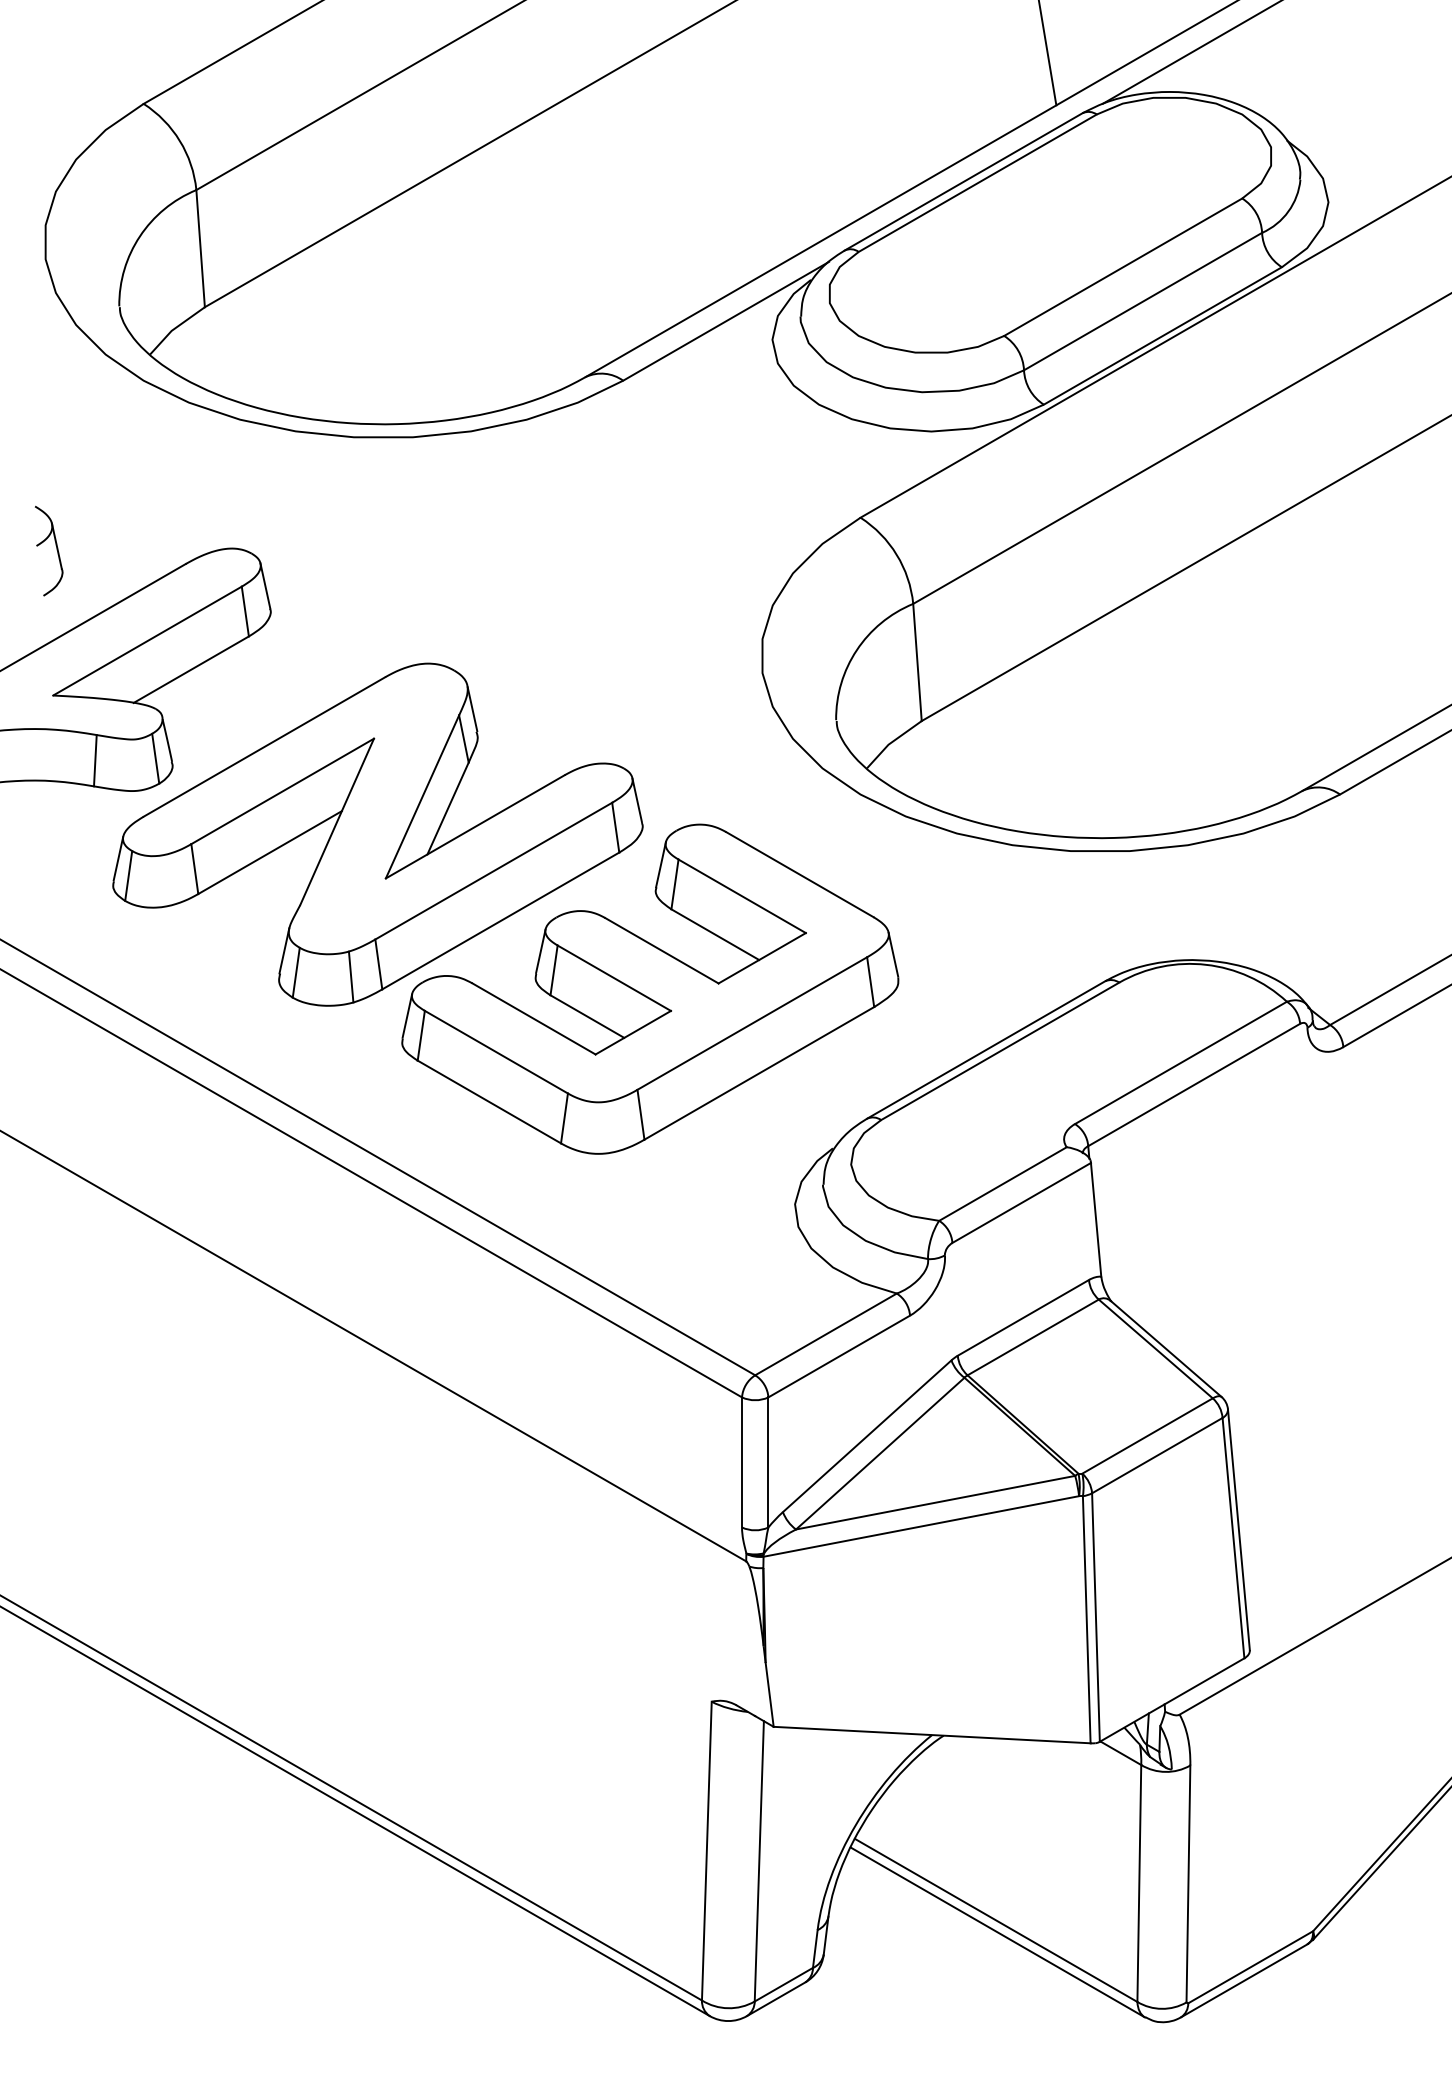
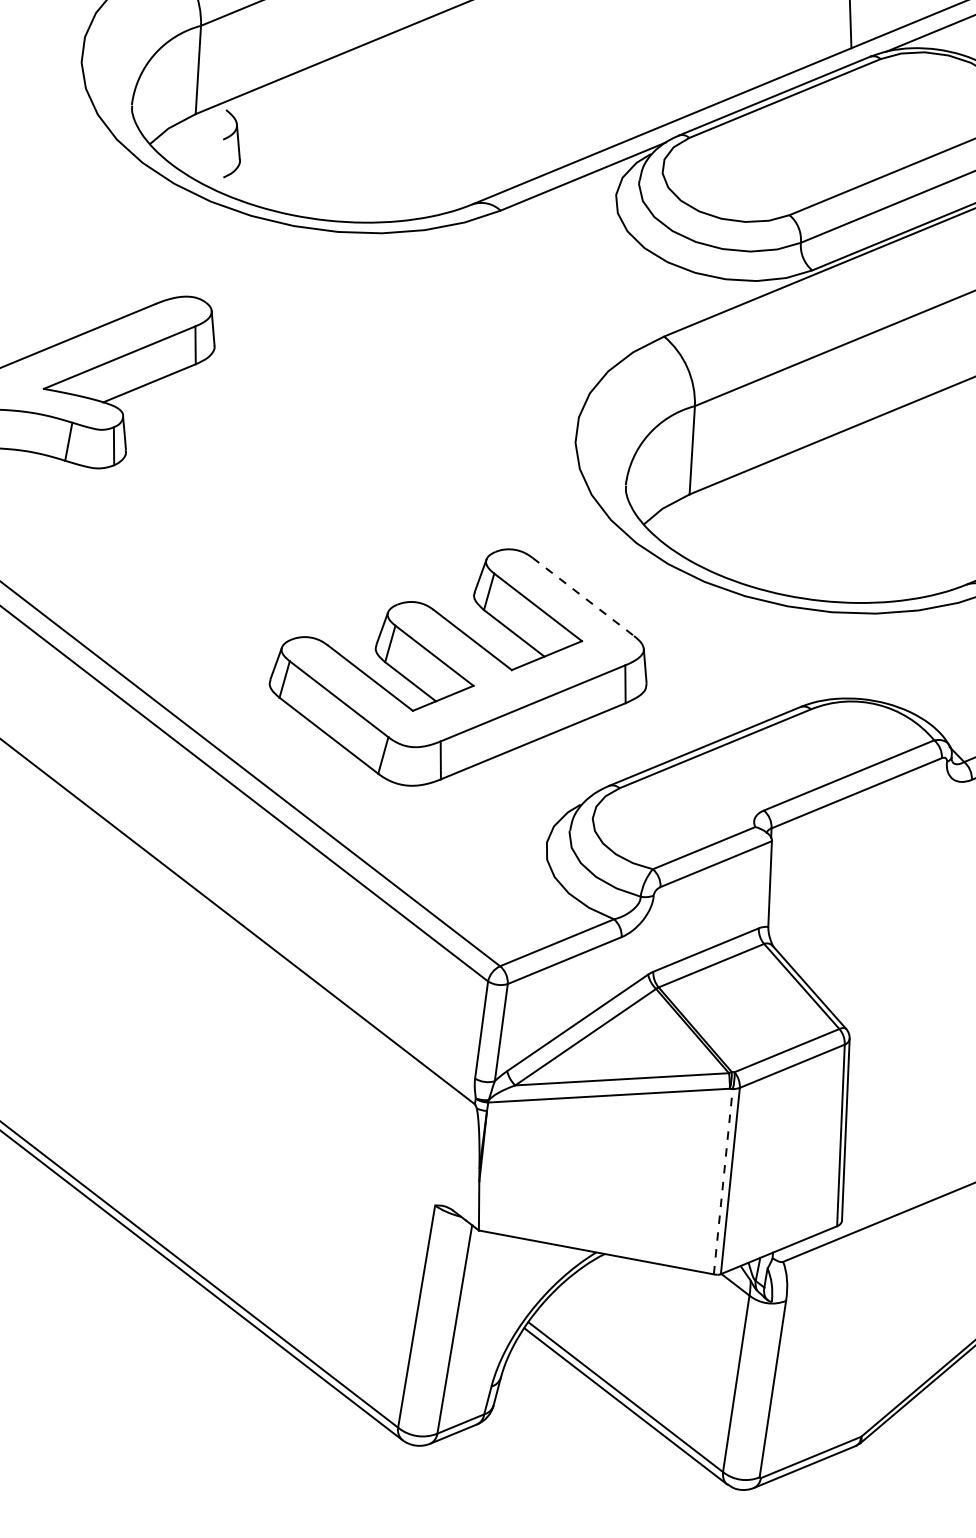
part: (56, 550) -> (237, 145), moved
part: (377, 834) -> (272, 524), removed
line: (800, 874) -> (583, 596), solid -> dashed
line: (1086, 1619) -> (723, 1181), solid -> dashed

